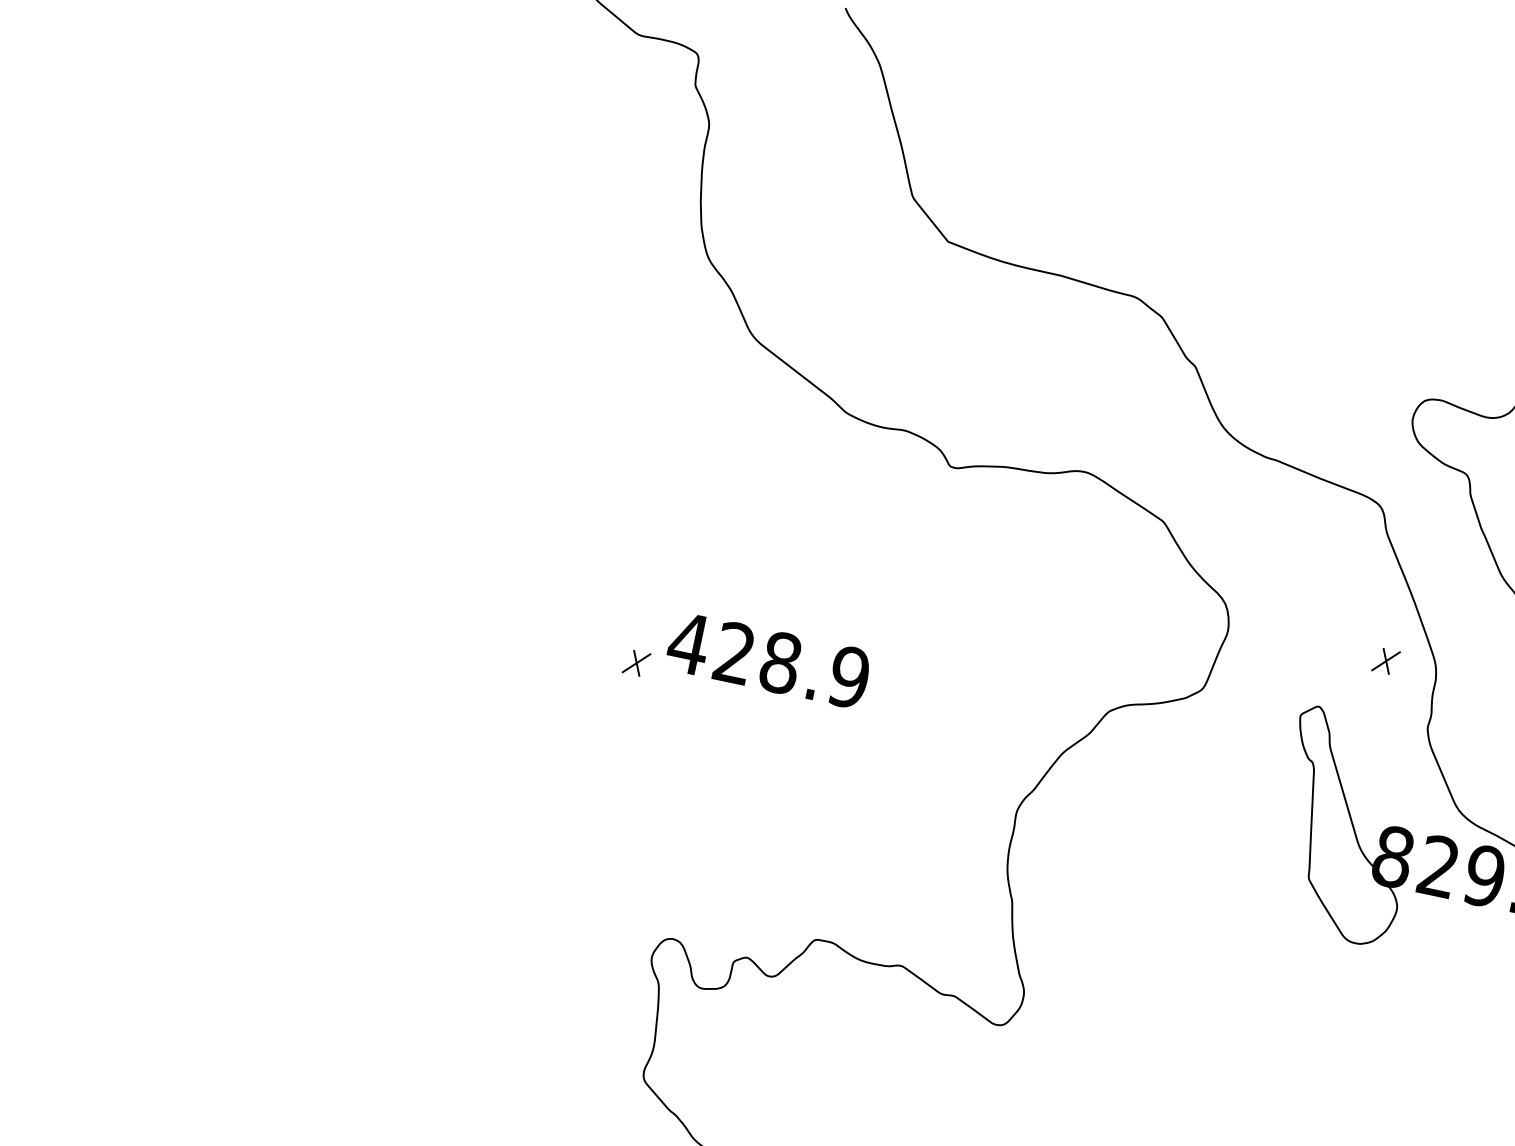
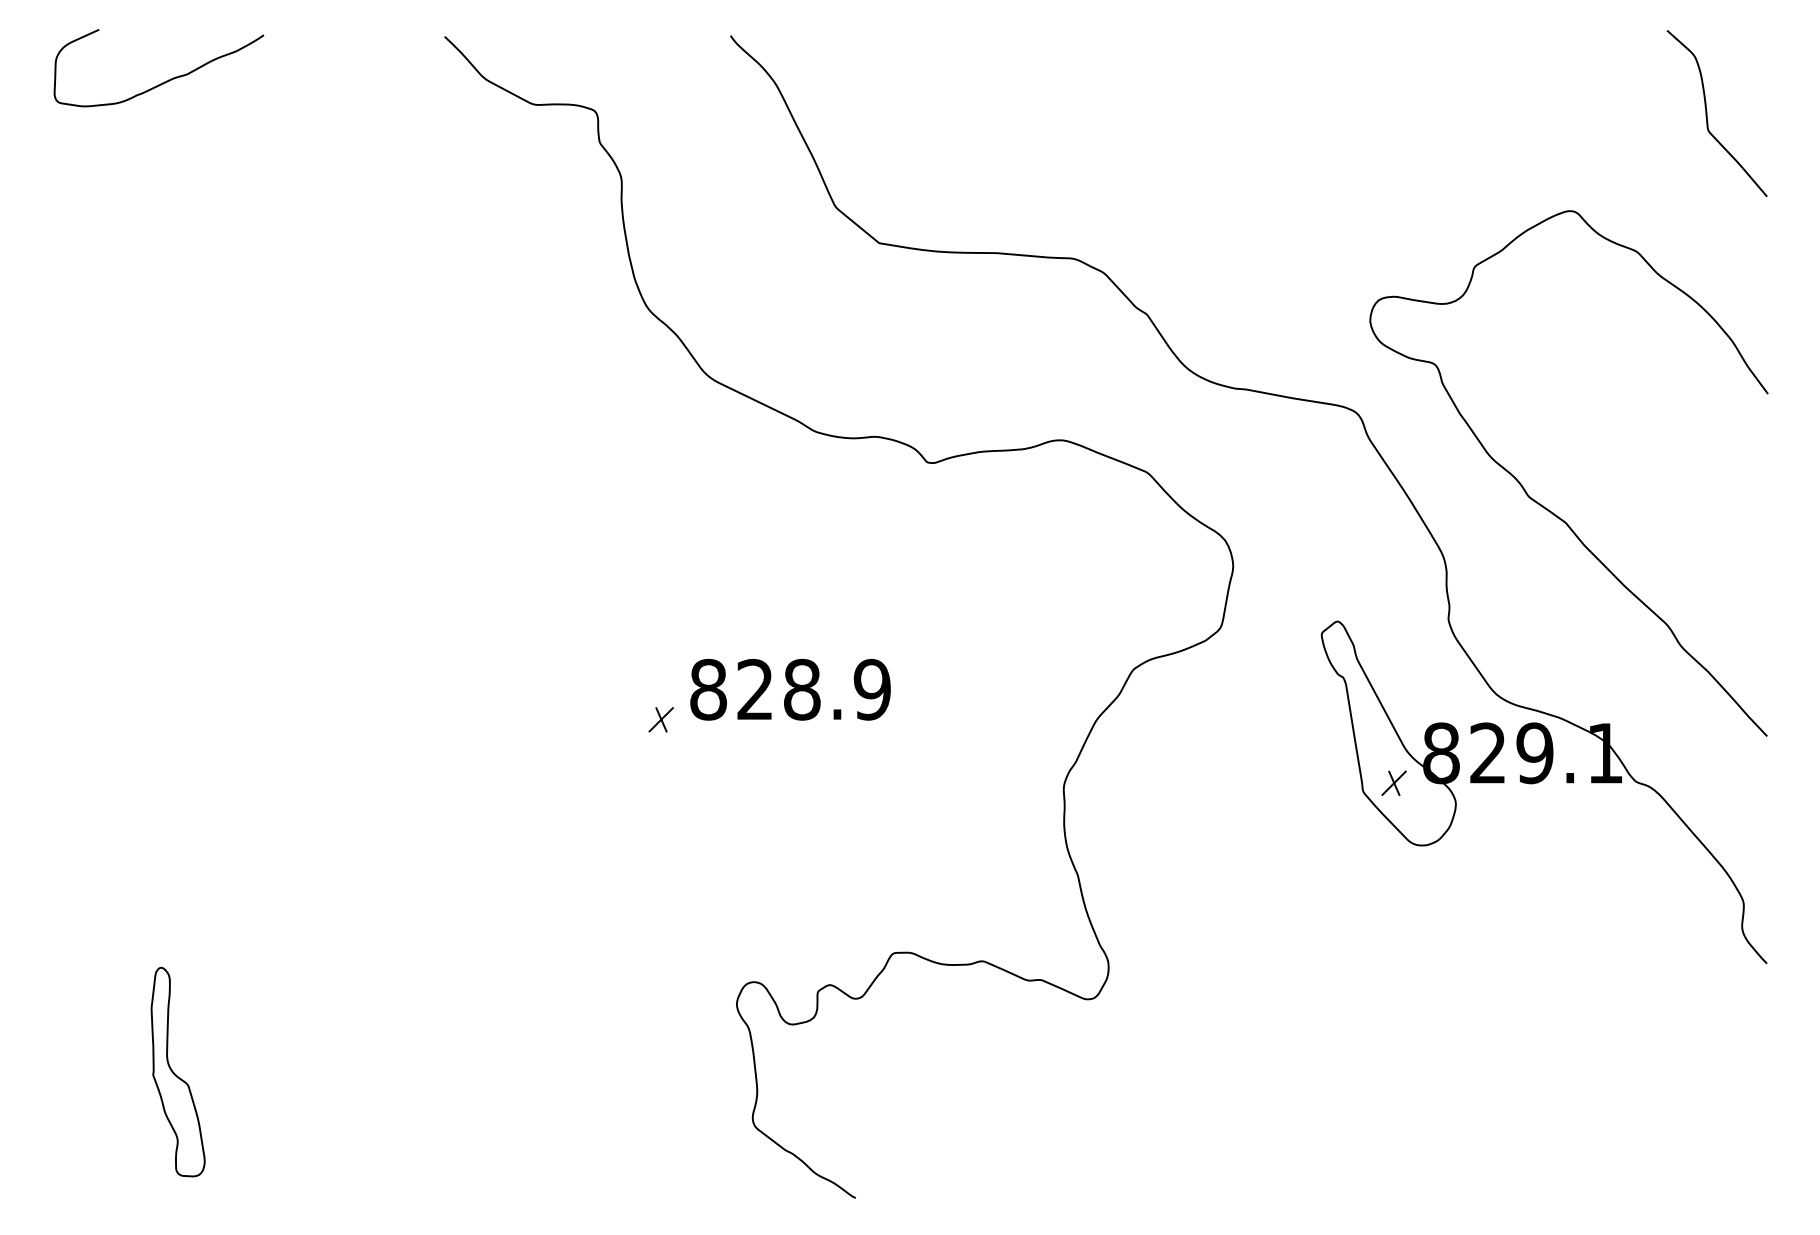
text: (688, 643) -> (707, 689), 428.9 -> 828.9
part: (1385, 660) -> (1393, 782), moved
part: (90, 907) -> (177, 1071), added

